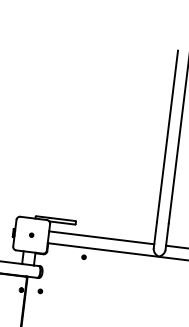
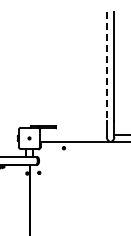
line: (166, 136) -> (106, 66), solid -> dashed
line: (101, 237) -> (73, 134), removed

